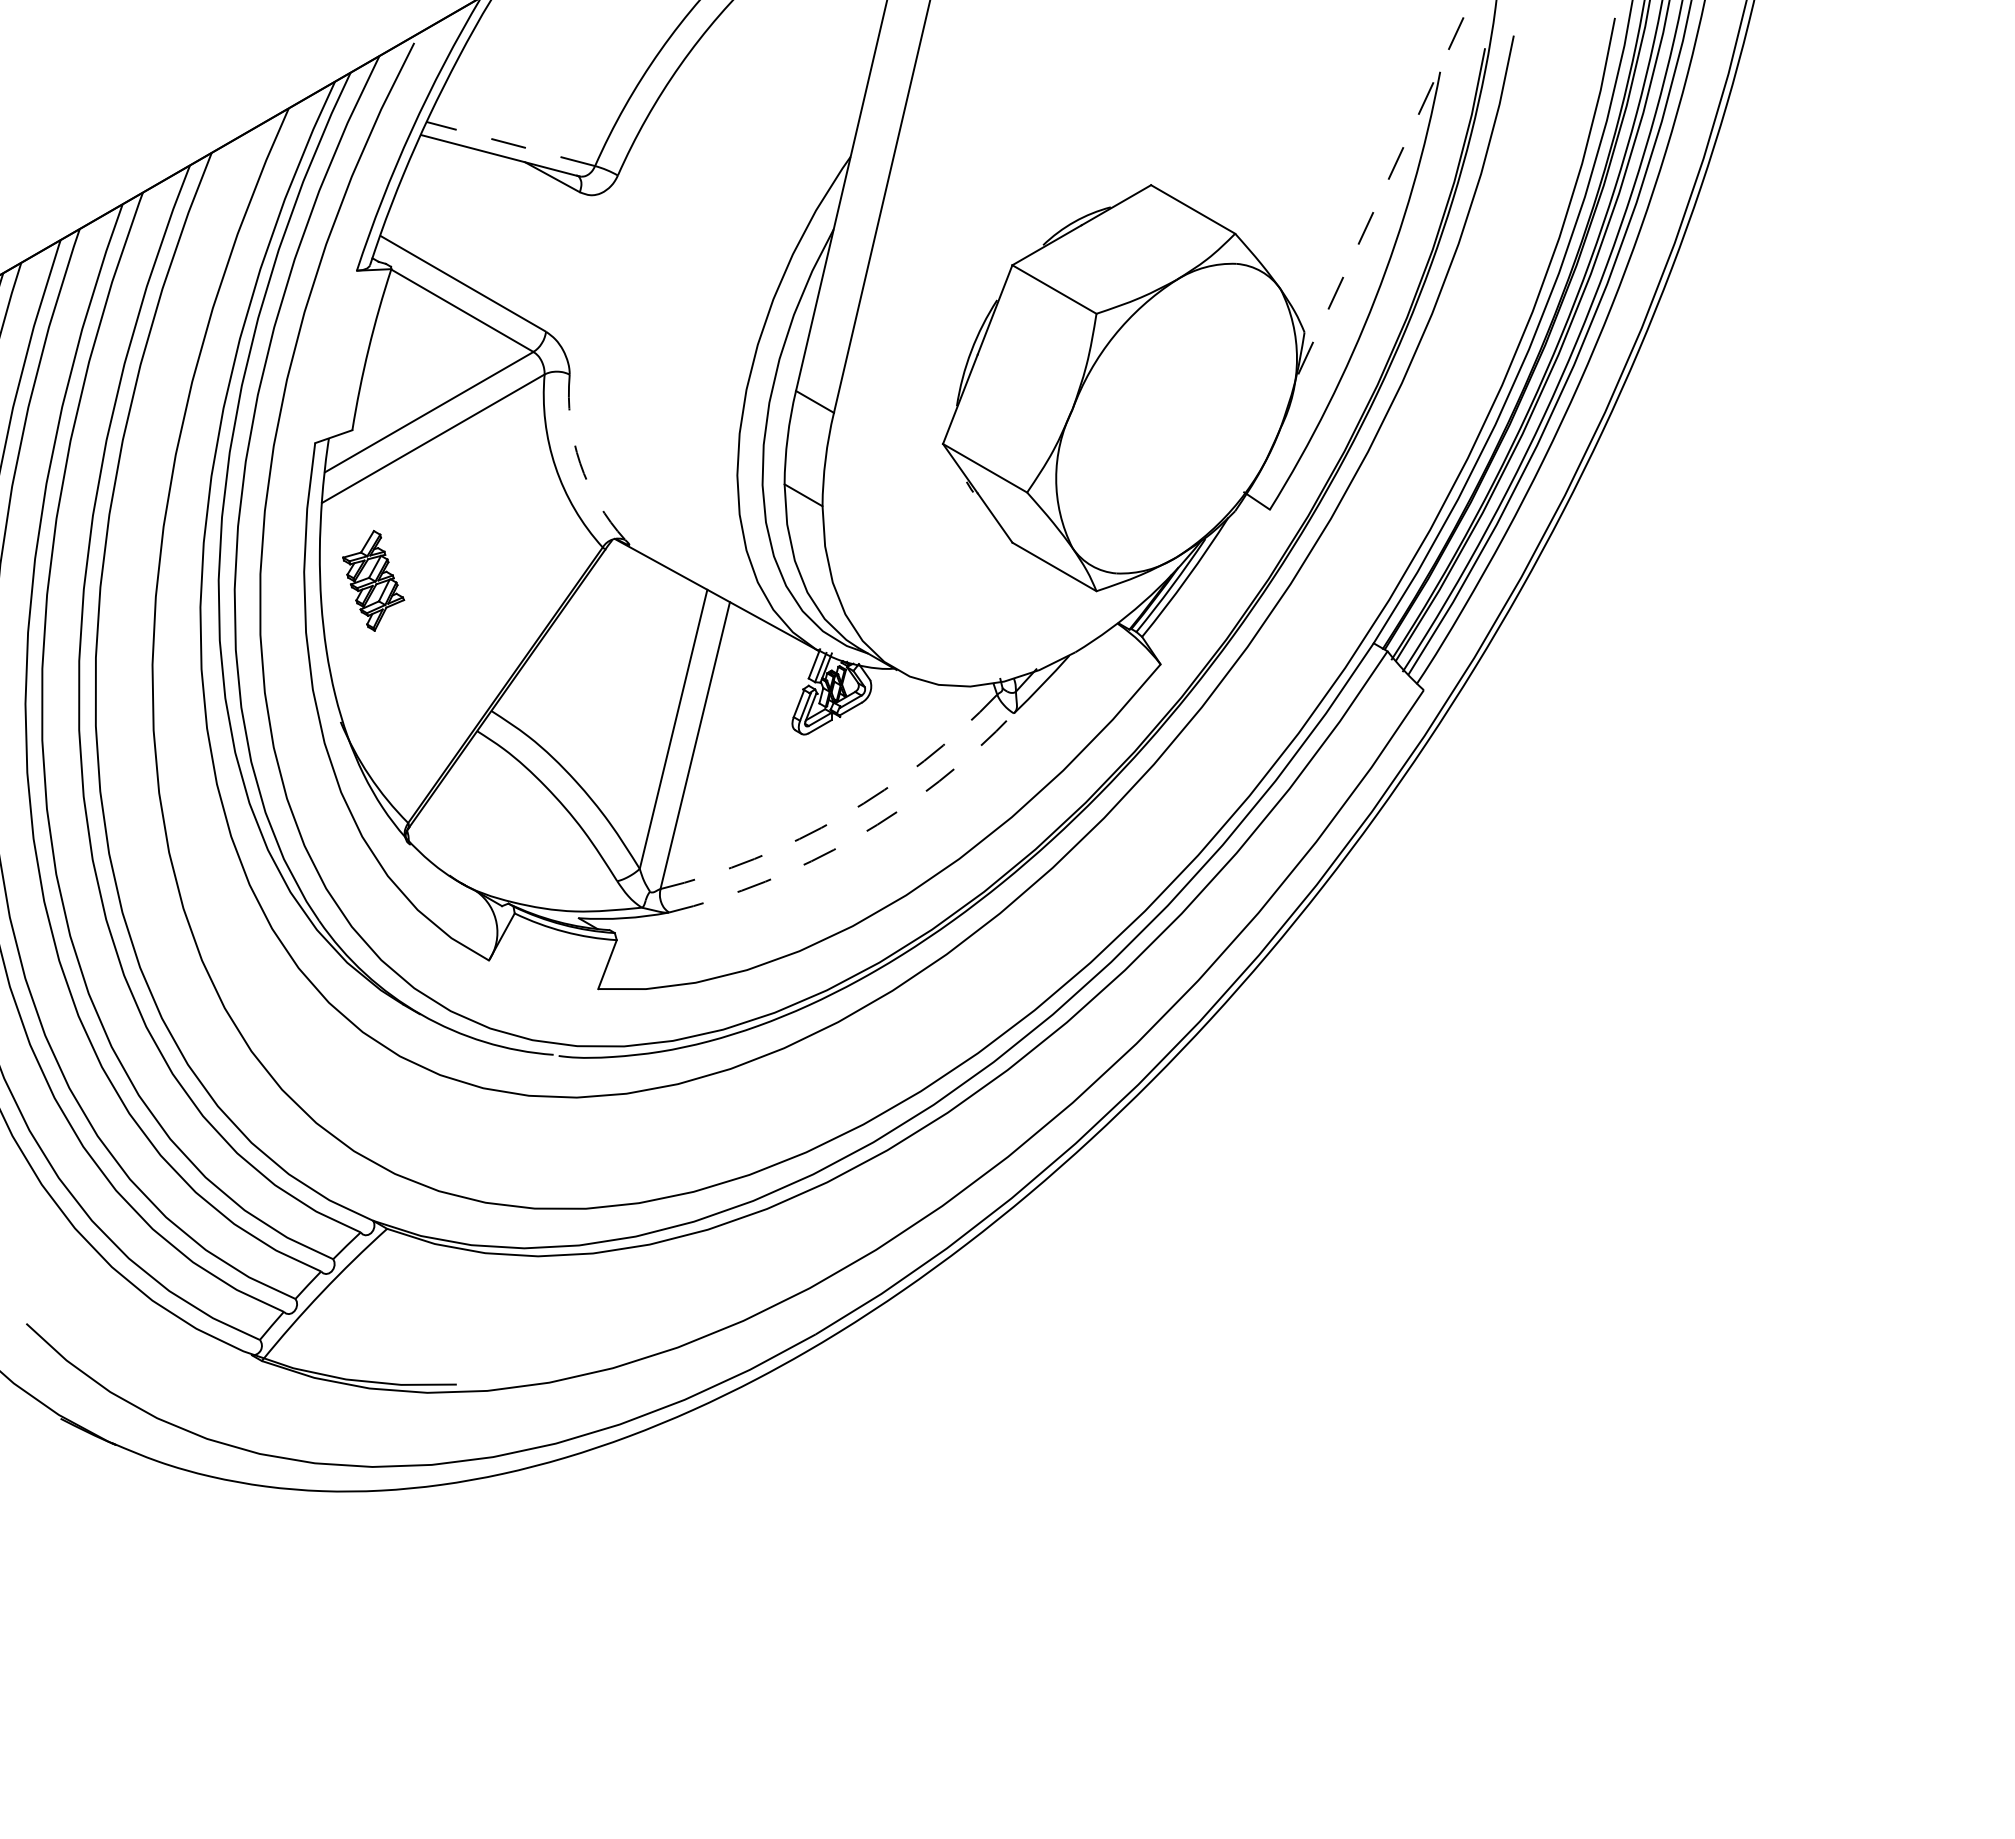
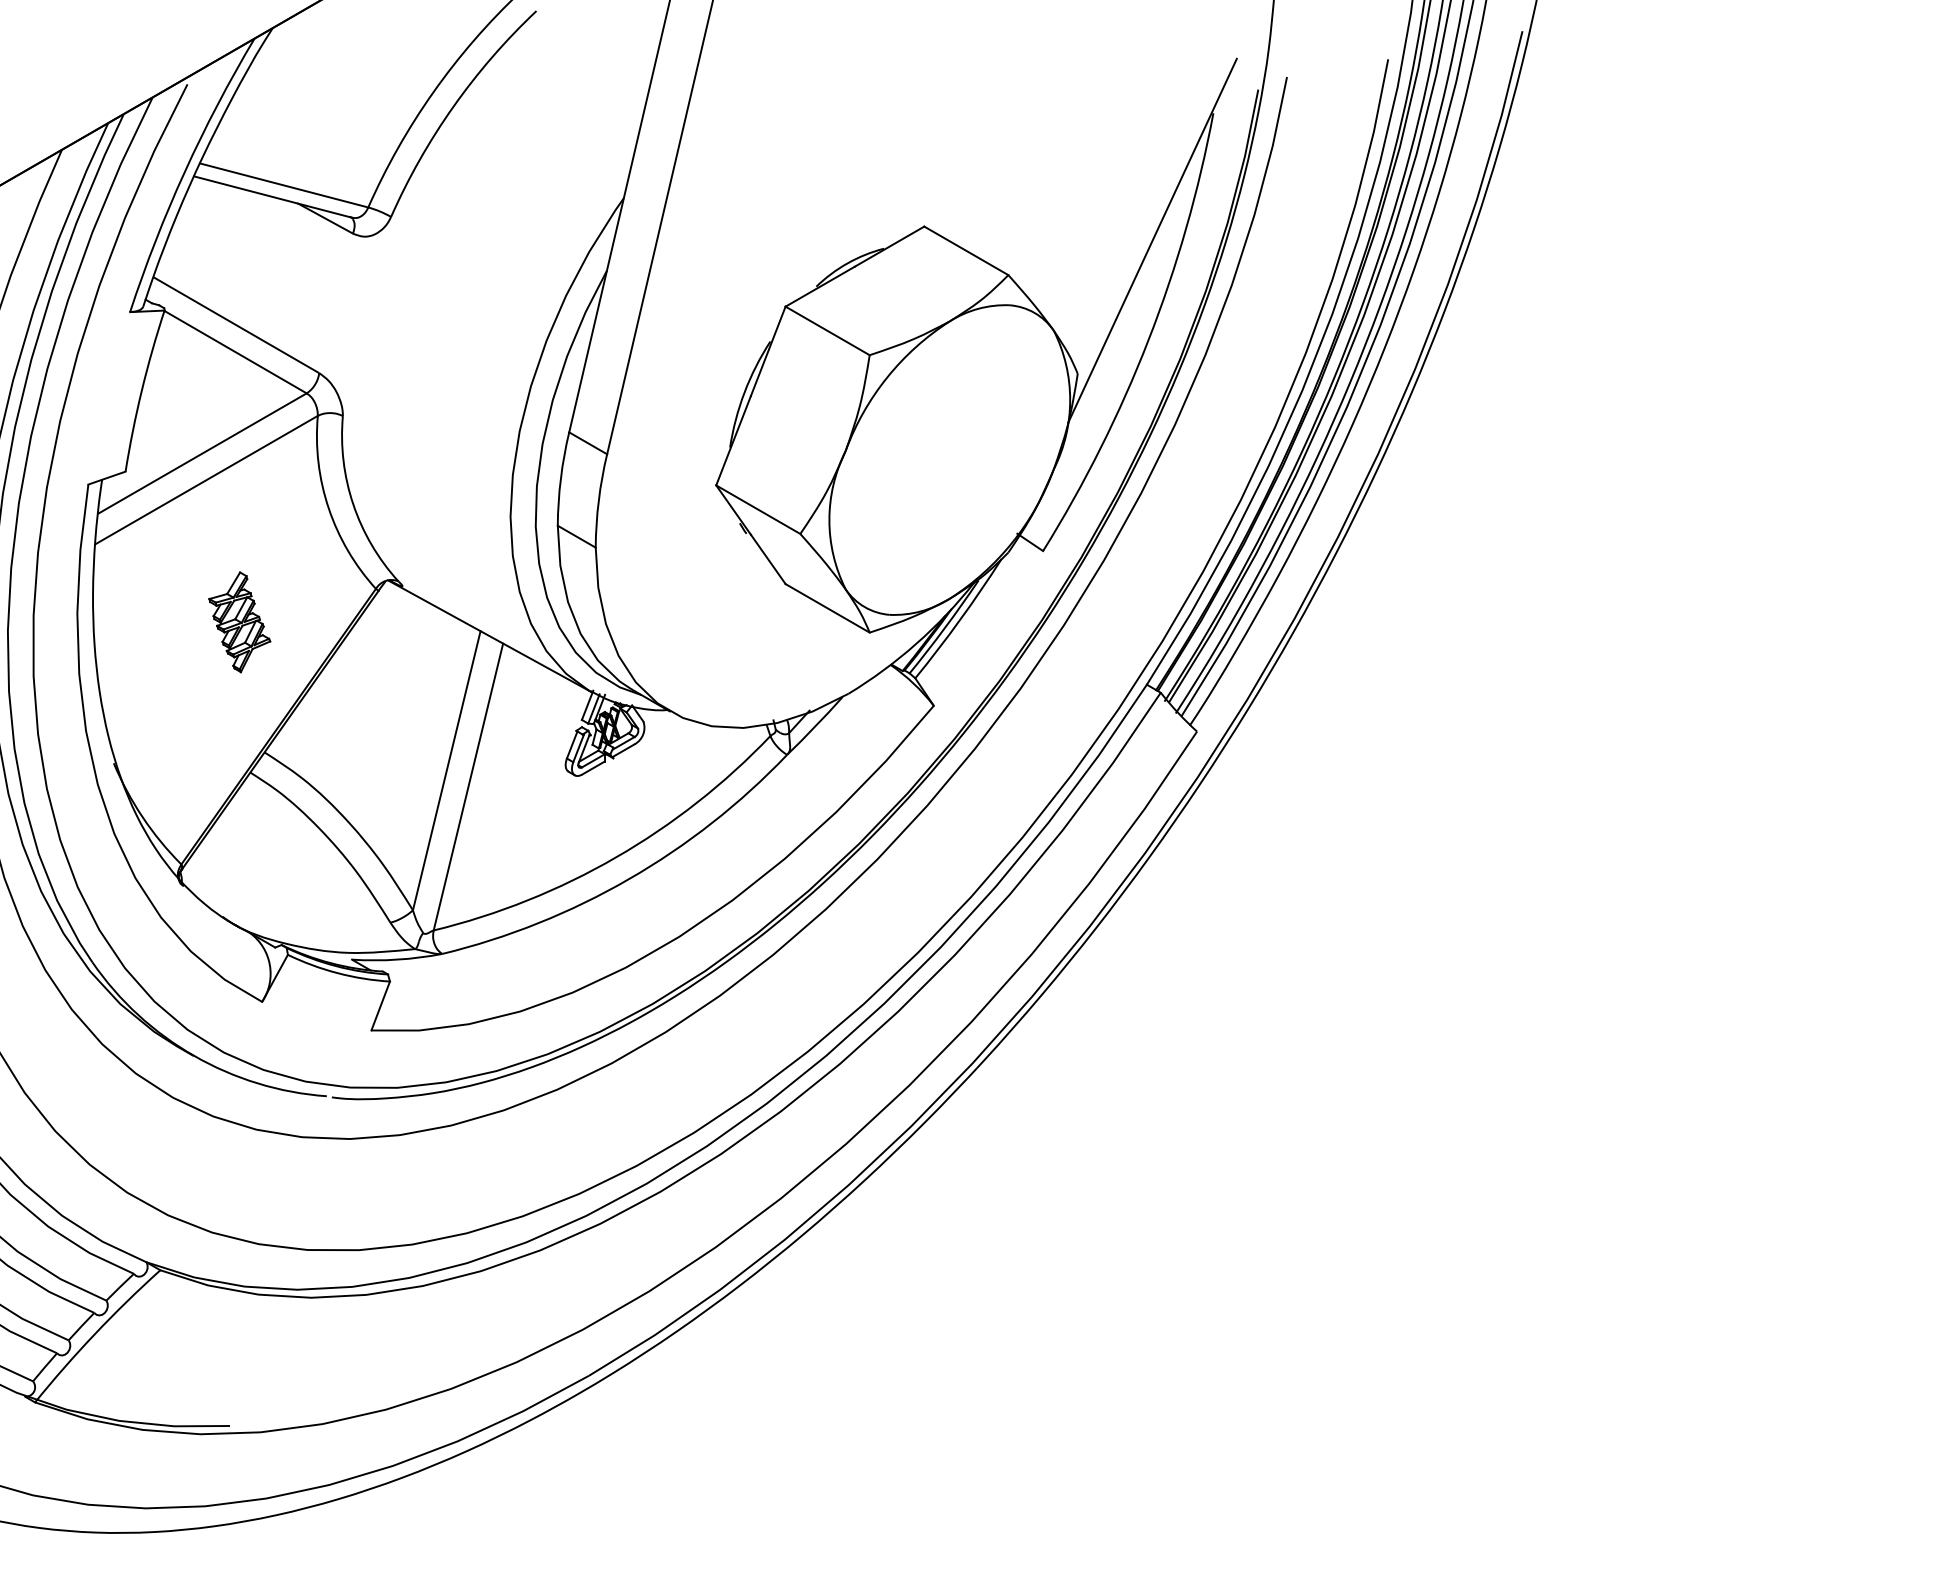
line: (510, 143) -> (283, 184), dashed -> solid
line: (1379, 199) -> (1152, 240), dashed -> solid
arc: (580, 463) -> (353, 504), dashed -> solid
part: (373, 580) -> (239, 621), moved
arc: (842, 816) -> (615, 857), dashed -> solid
arc: (855, 837) -> (628, 878), dashed -> solid

